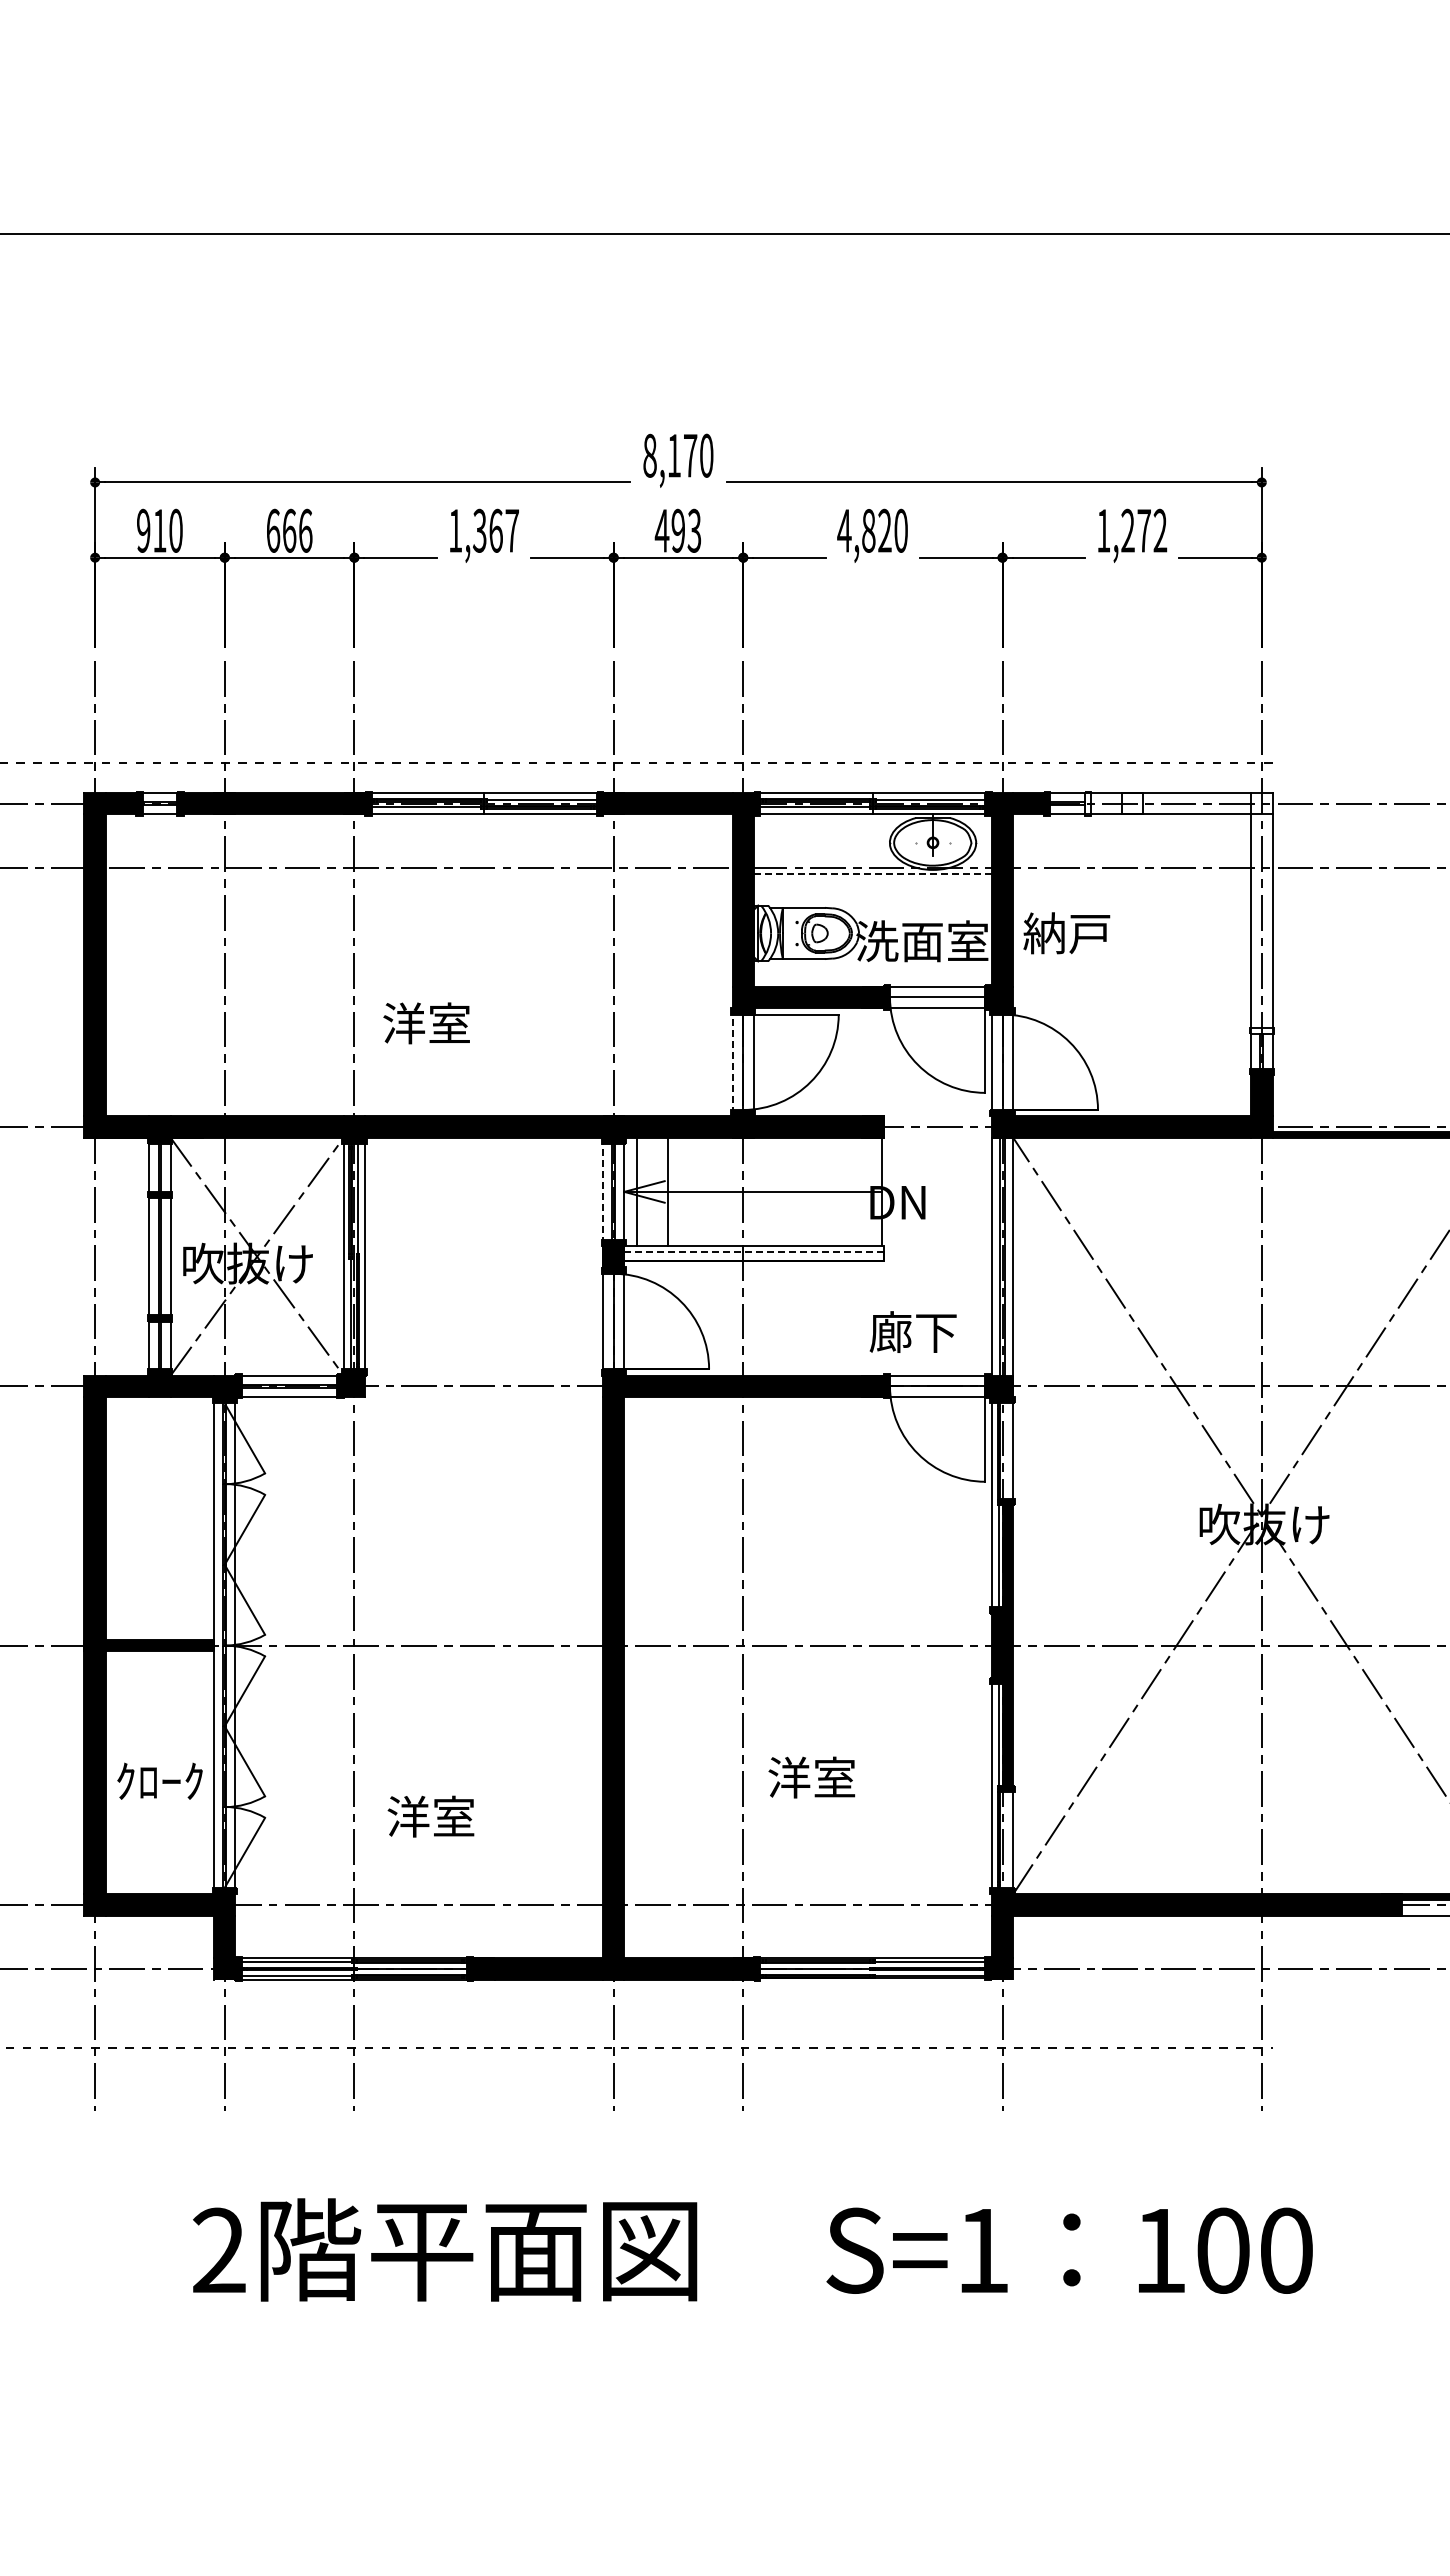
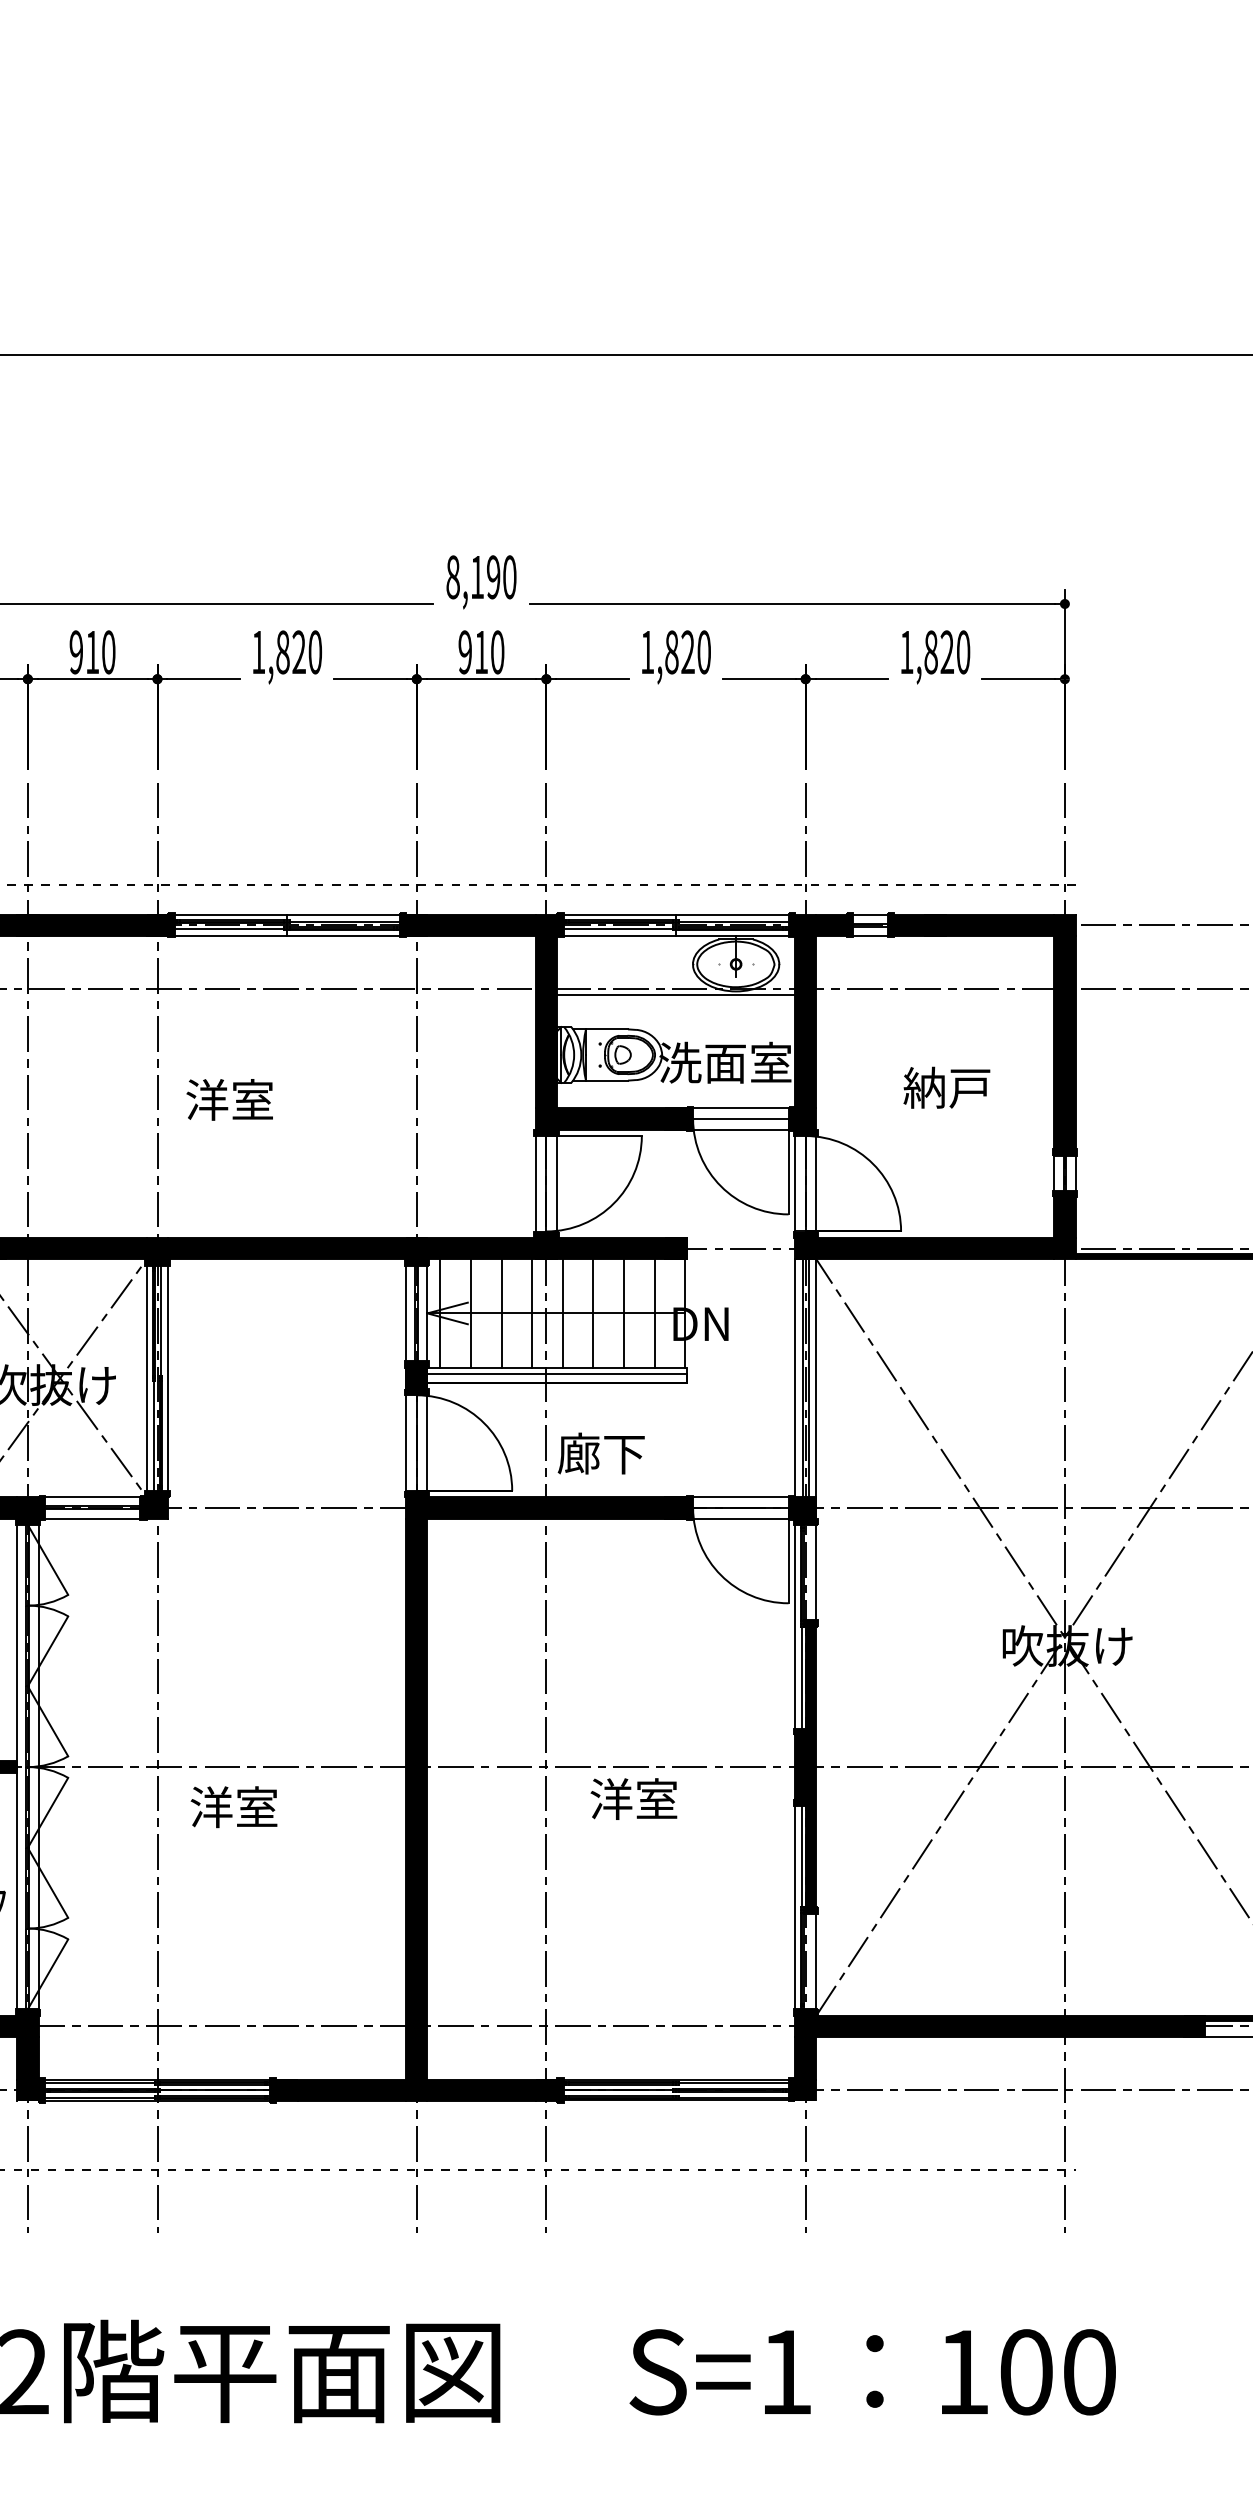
text: (690, 455) -> (493, 577), 8,170 -> 8,190
text: (289, 530) -> (92, 652), 666 -> 910
text: (495, 530) -> (298, 652), 1,367 -> 1,820
text: (677, 530) -> (480, 652), 493 -> 910
text: (844, 530) -> (647, 652), 4,820 -> 1,820
text: (1144, 530) -> (947, 652), 1,272 -> 1,820
line: (872, 873) -> (675, 995), dashed -> solid
fill: (1178, 912) -> (981, 1034), added
text: (1066, 933) -> (946, 1088), moved
text: (426, 1023) -> (229, 1100), moved
line: (732, 1062) -> (535, 1184), dashed -> solid
line: (698, 1191) -> (501, 1313), added
line: (729, 1191) -> (532, 1313), added
line: (759, 1191) -> (562, 1313), added
line: (790, 1191) -> (593, 1313), added
line: (820, 1191) -> (623, 1313), added
line: (851, 1191) -> (654, 1313), added
line: (602, 1192) -> (405, 1314), dashed -> solid
line: (753, 1252) -> (556, 1374), dashed -> solid
text: (912, 1331) -> (600, 1453), moved
text: (811, 1777) -> (633, 1799), moved
text: (430, 1816) -> (233, 1807), moved

